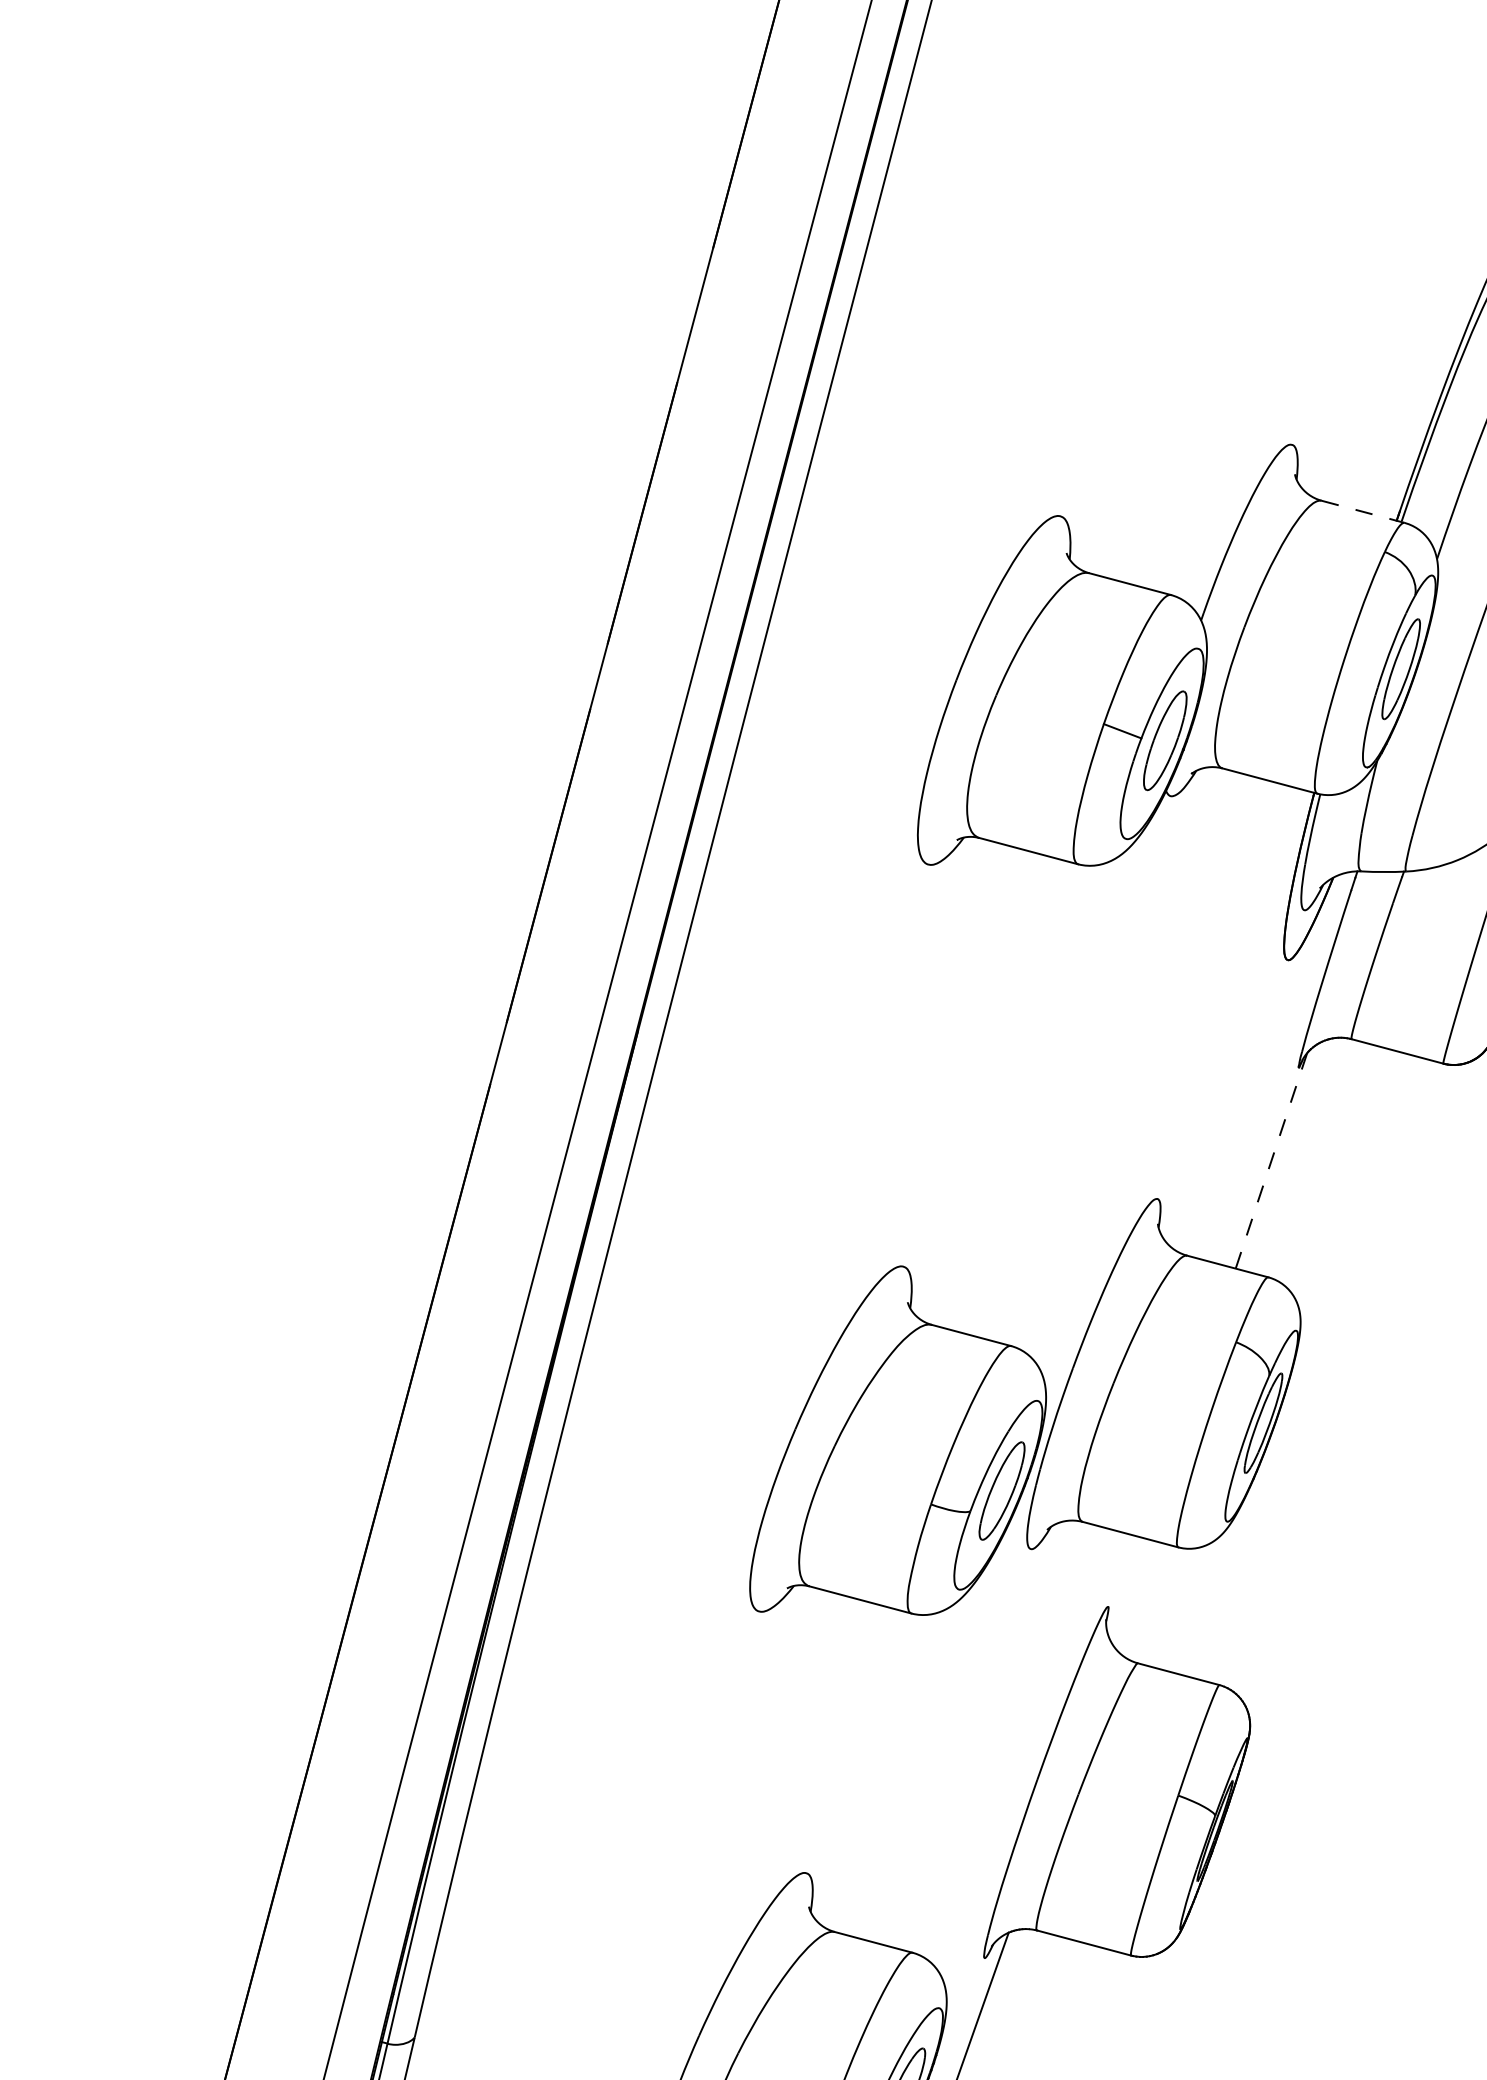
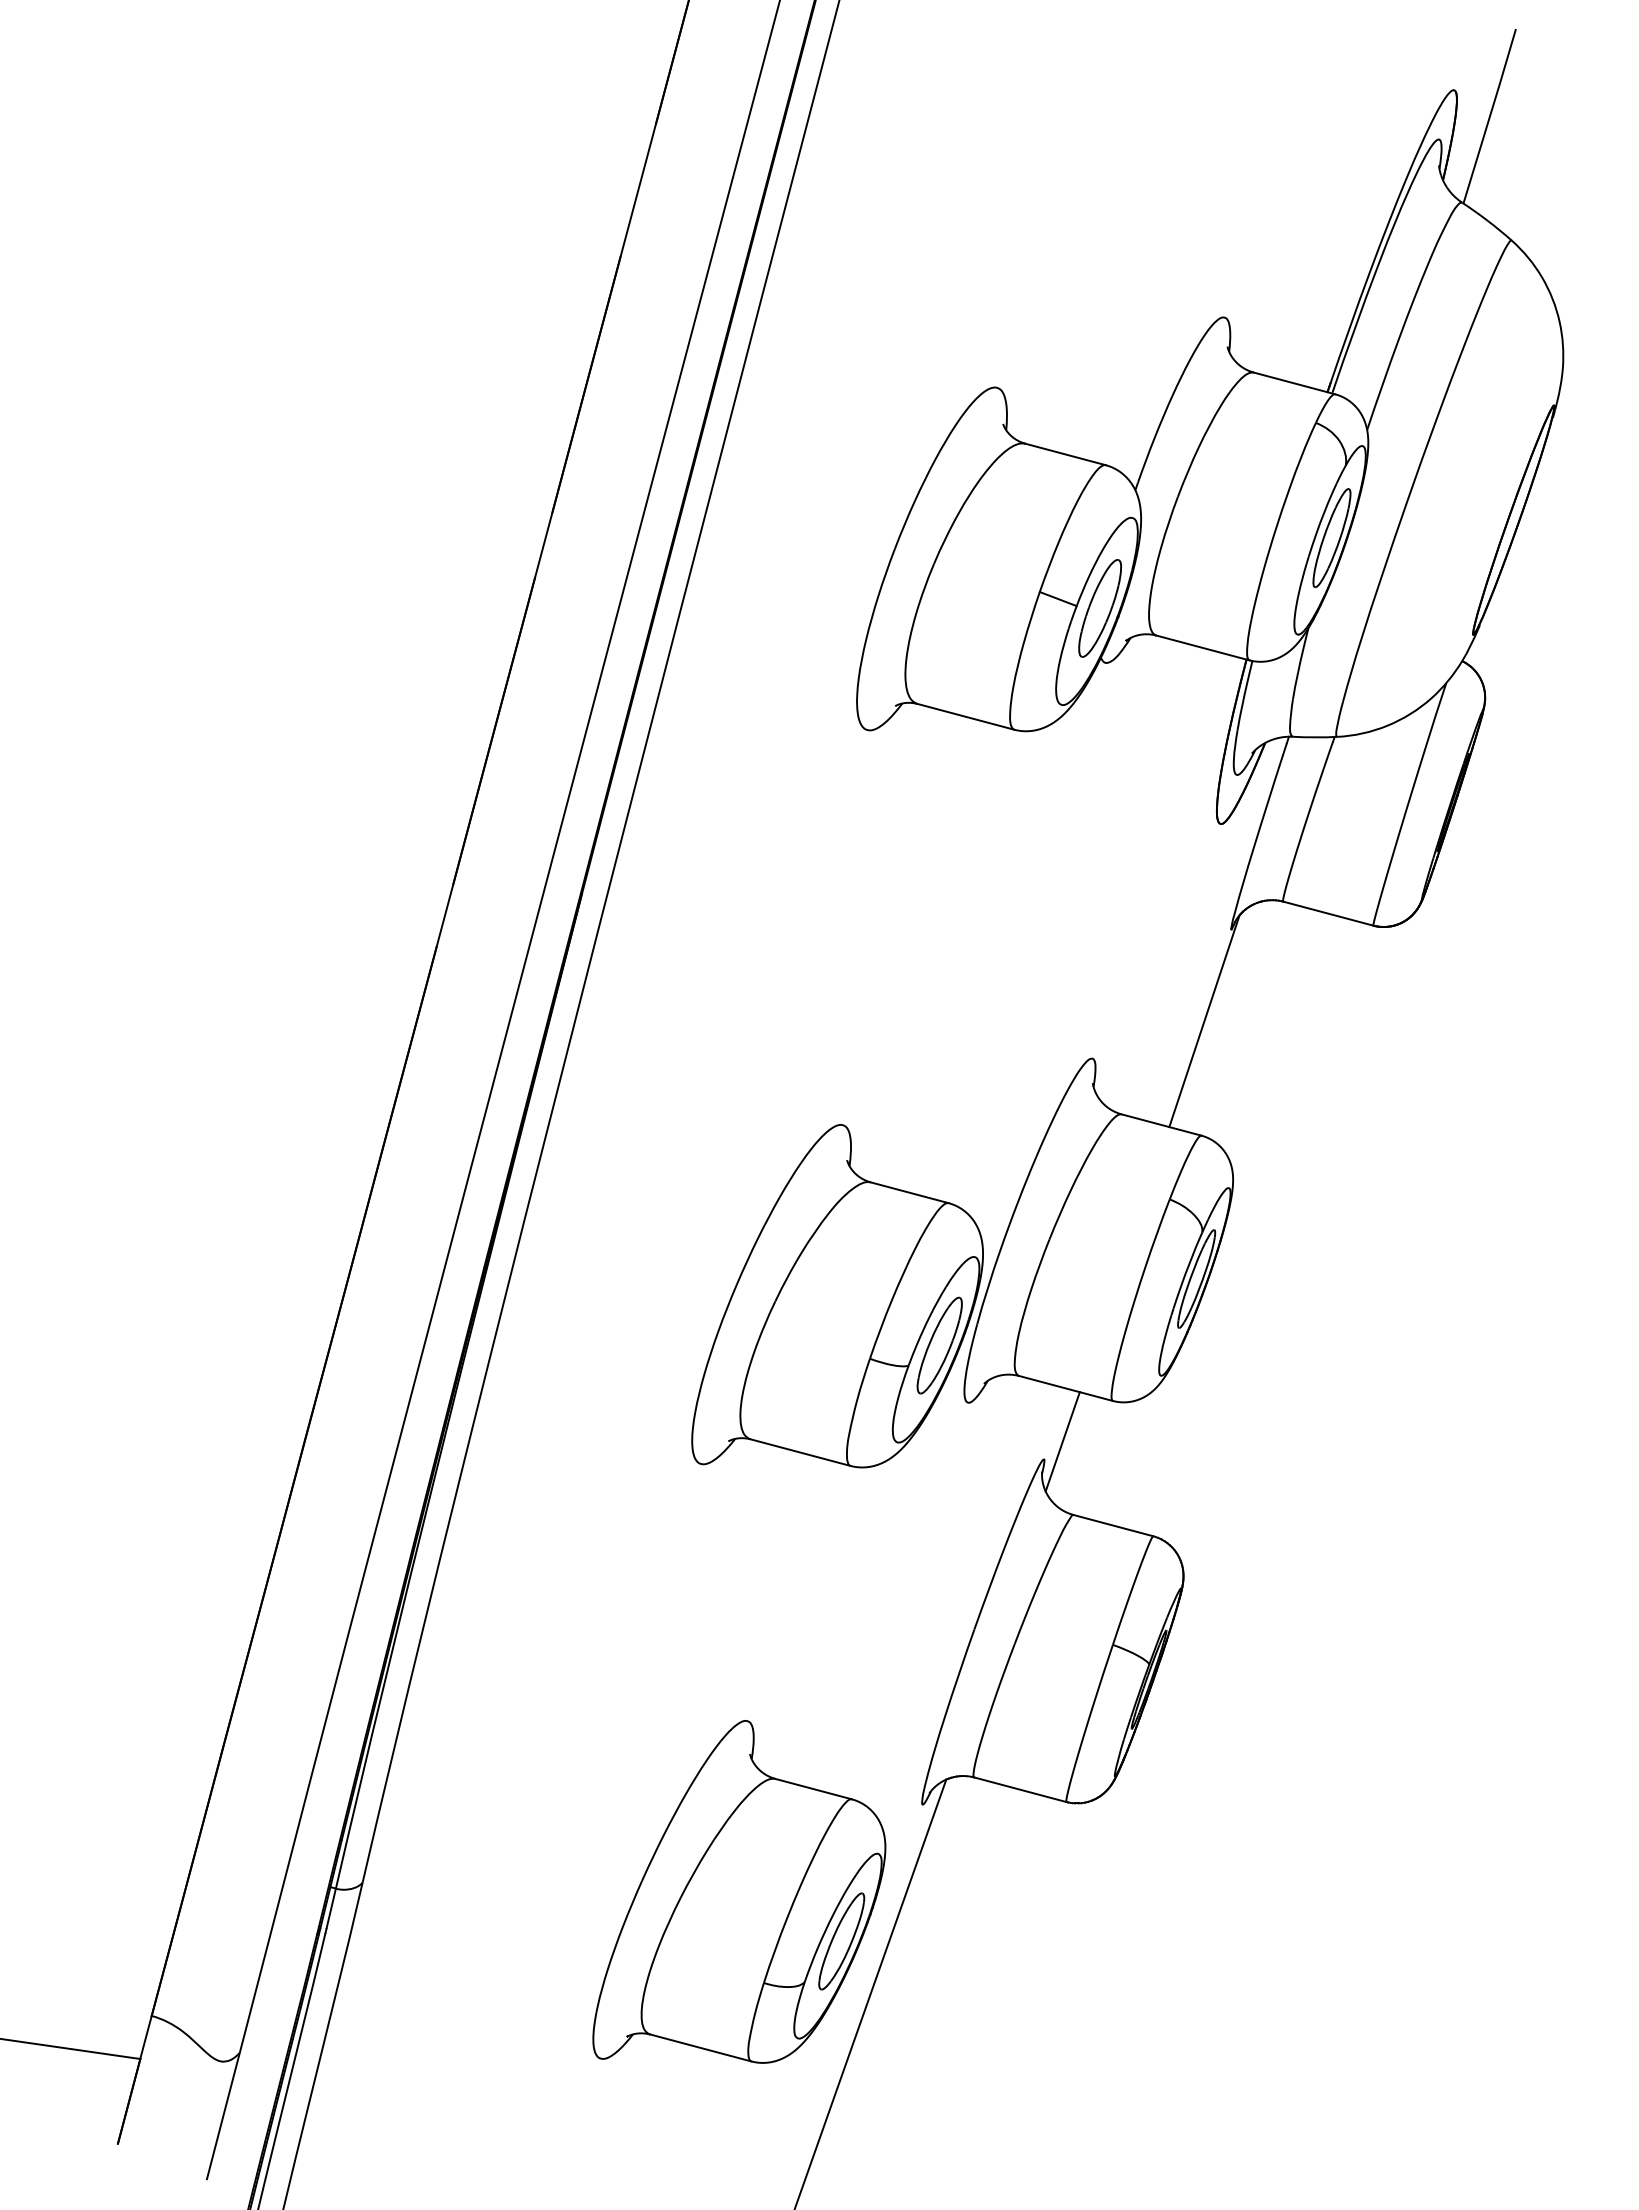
line: (1364, 511) -> (1295, 383), dashed -> solid
line: (1271, 1161) -> (1204, 1021), dashed -> solid
line: (1126, 1588) -> (1062, 1441), added

